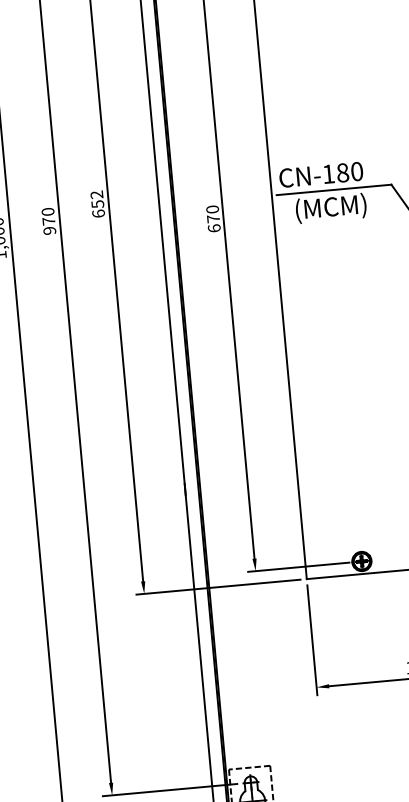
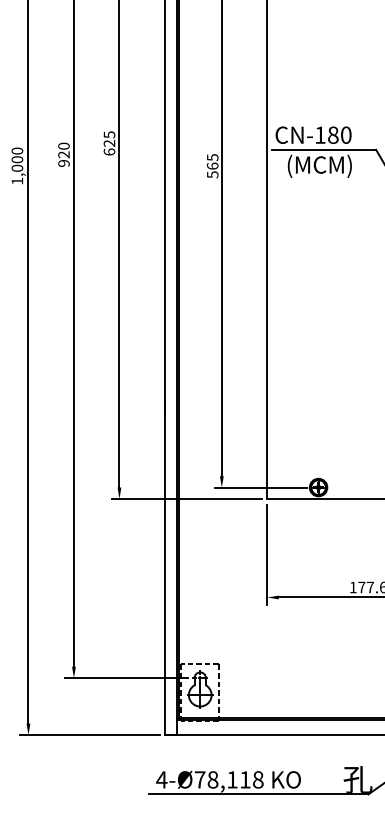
text: (97, 198) -> (109, 138), 652 -> 625
text: (213, 219) -> (212, 166), 670 -> 565
text: (48, 221) -> (63, 154), 970 -> 920

